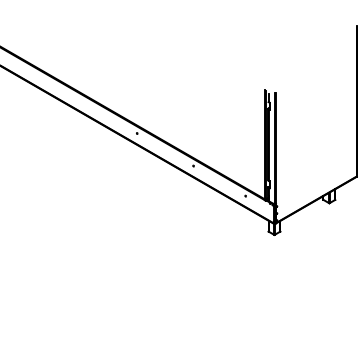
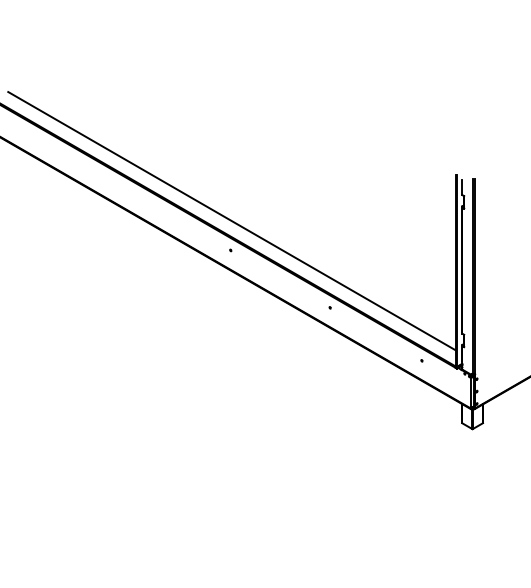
line: (137, 116) -> (231, 220), added

